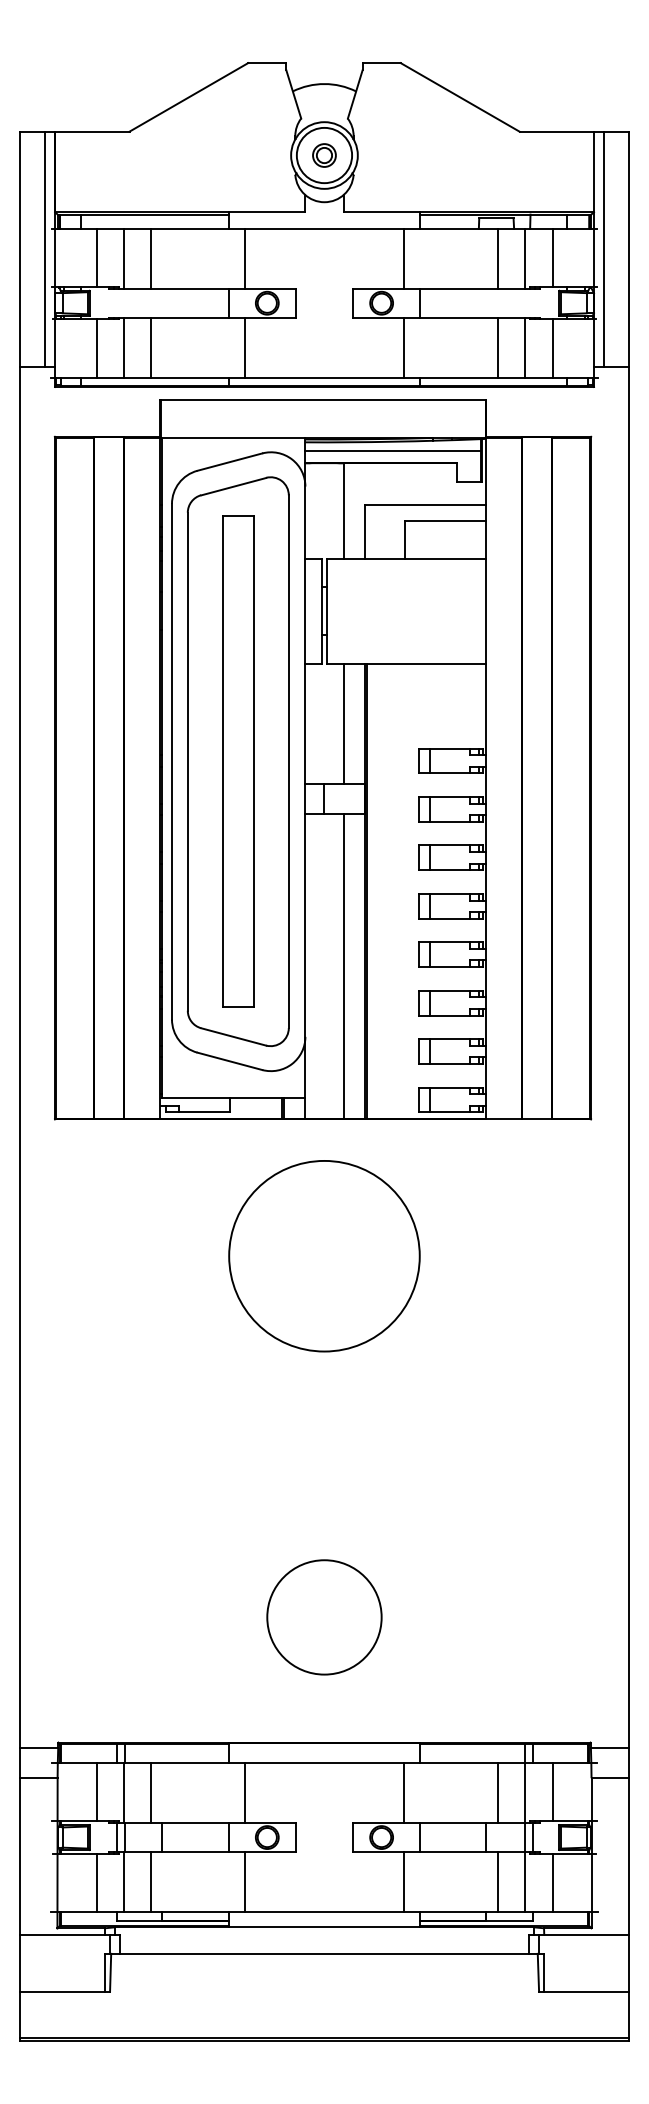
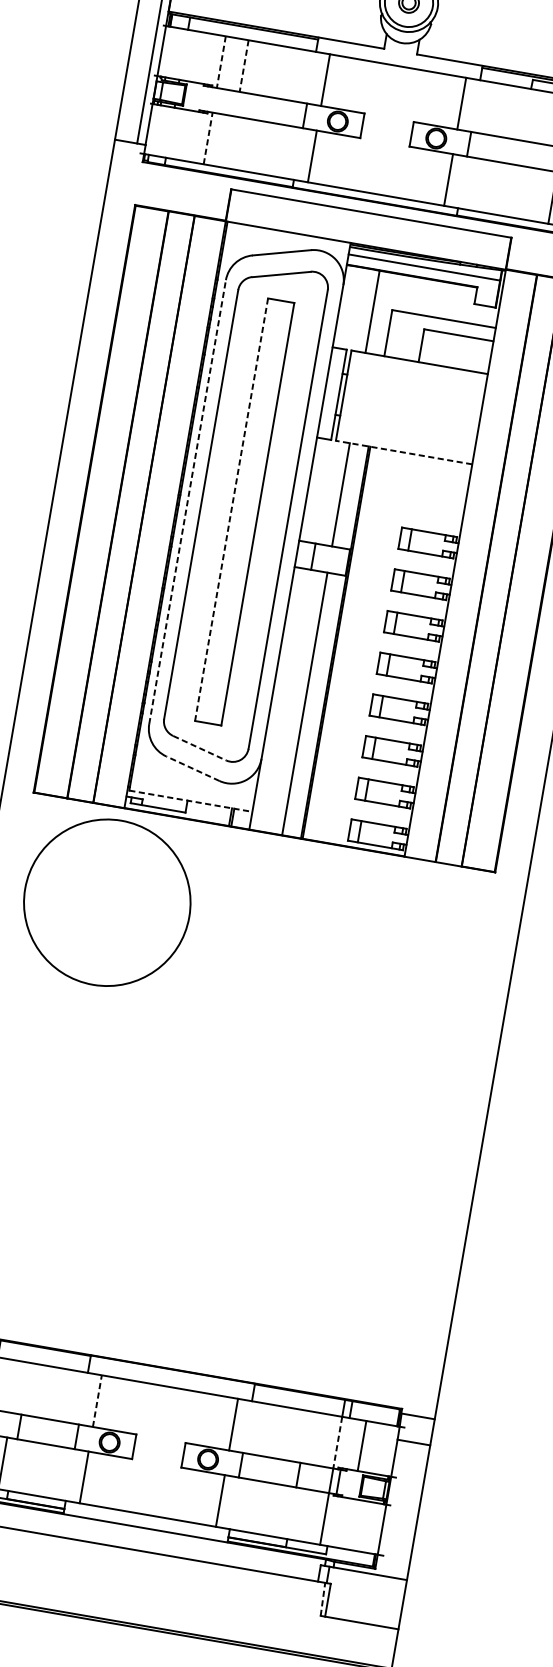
line: (96, 257) -> (197, 56), removed
line: (498, 258) -> (543, 117), removed
line: (124, 259) -> (221, 62), solid -> dashed
line: (150, 259) -> (243, 66), solid -> dashed
line: (124, 347) -> (208, 138), solid -> dashed
line: (150, 347) -> (230, 142), removed
line: (498, 347) -> (530, 194), removed
line: (96, 348) -> (184, 135), removed
line: (405, 663) -> (403, 452), solid -> dashed
line: (172, 761) -> (188, 502), solid -> dashed
line: (223, 762) -> (231, 510), solid -> dashed
line: (233, 1036) -> (199, 747), solid -> dashed
line: (229, 1061) -> (192, 768), solid -> dashed
line: (234, 1098) -> (191, 801), solid -> dashed
circle: (324, 1256) -> (107, 903), moved
circle: (324, 1617) -> (191, 1261), removed
line: (245, 1792) -> (97, 1400), solid -> dashed
line: (150, 1793) -> (15, 1387), removed
line: (498, 1793) -> (315, 1438), removed
line: (524, 1793) -> (337, 1442), solid -> dashed
line: (498, 1881) -> (302, 1514), removed
line: (552, 1882) -> (348, 1523), removed
line: (538, 1972) -> (323, 1599), solid -> dashed

